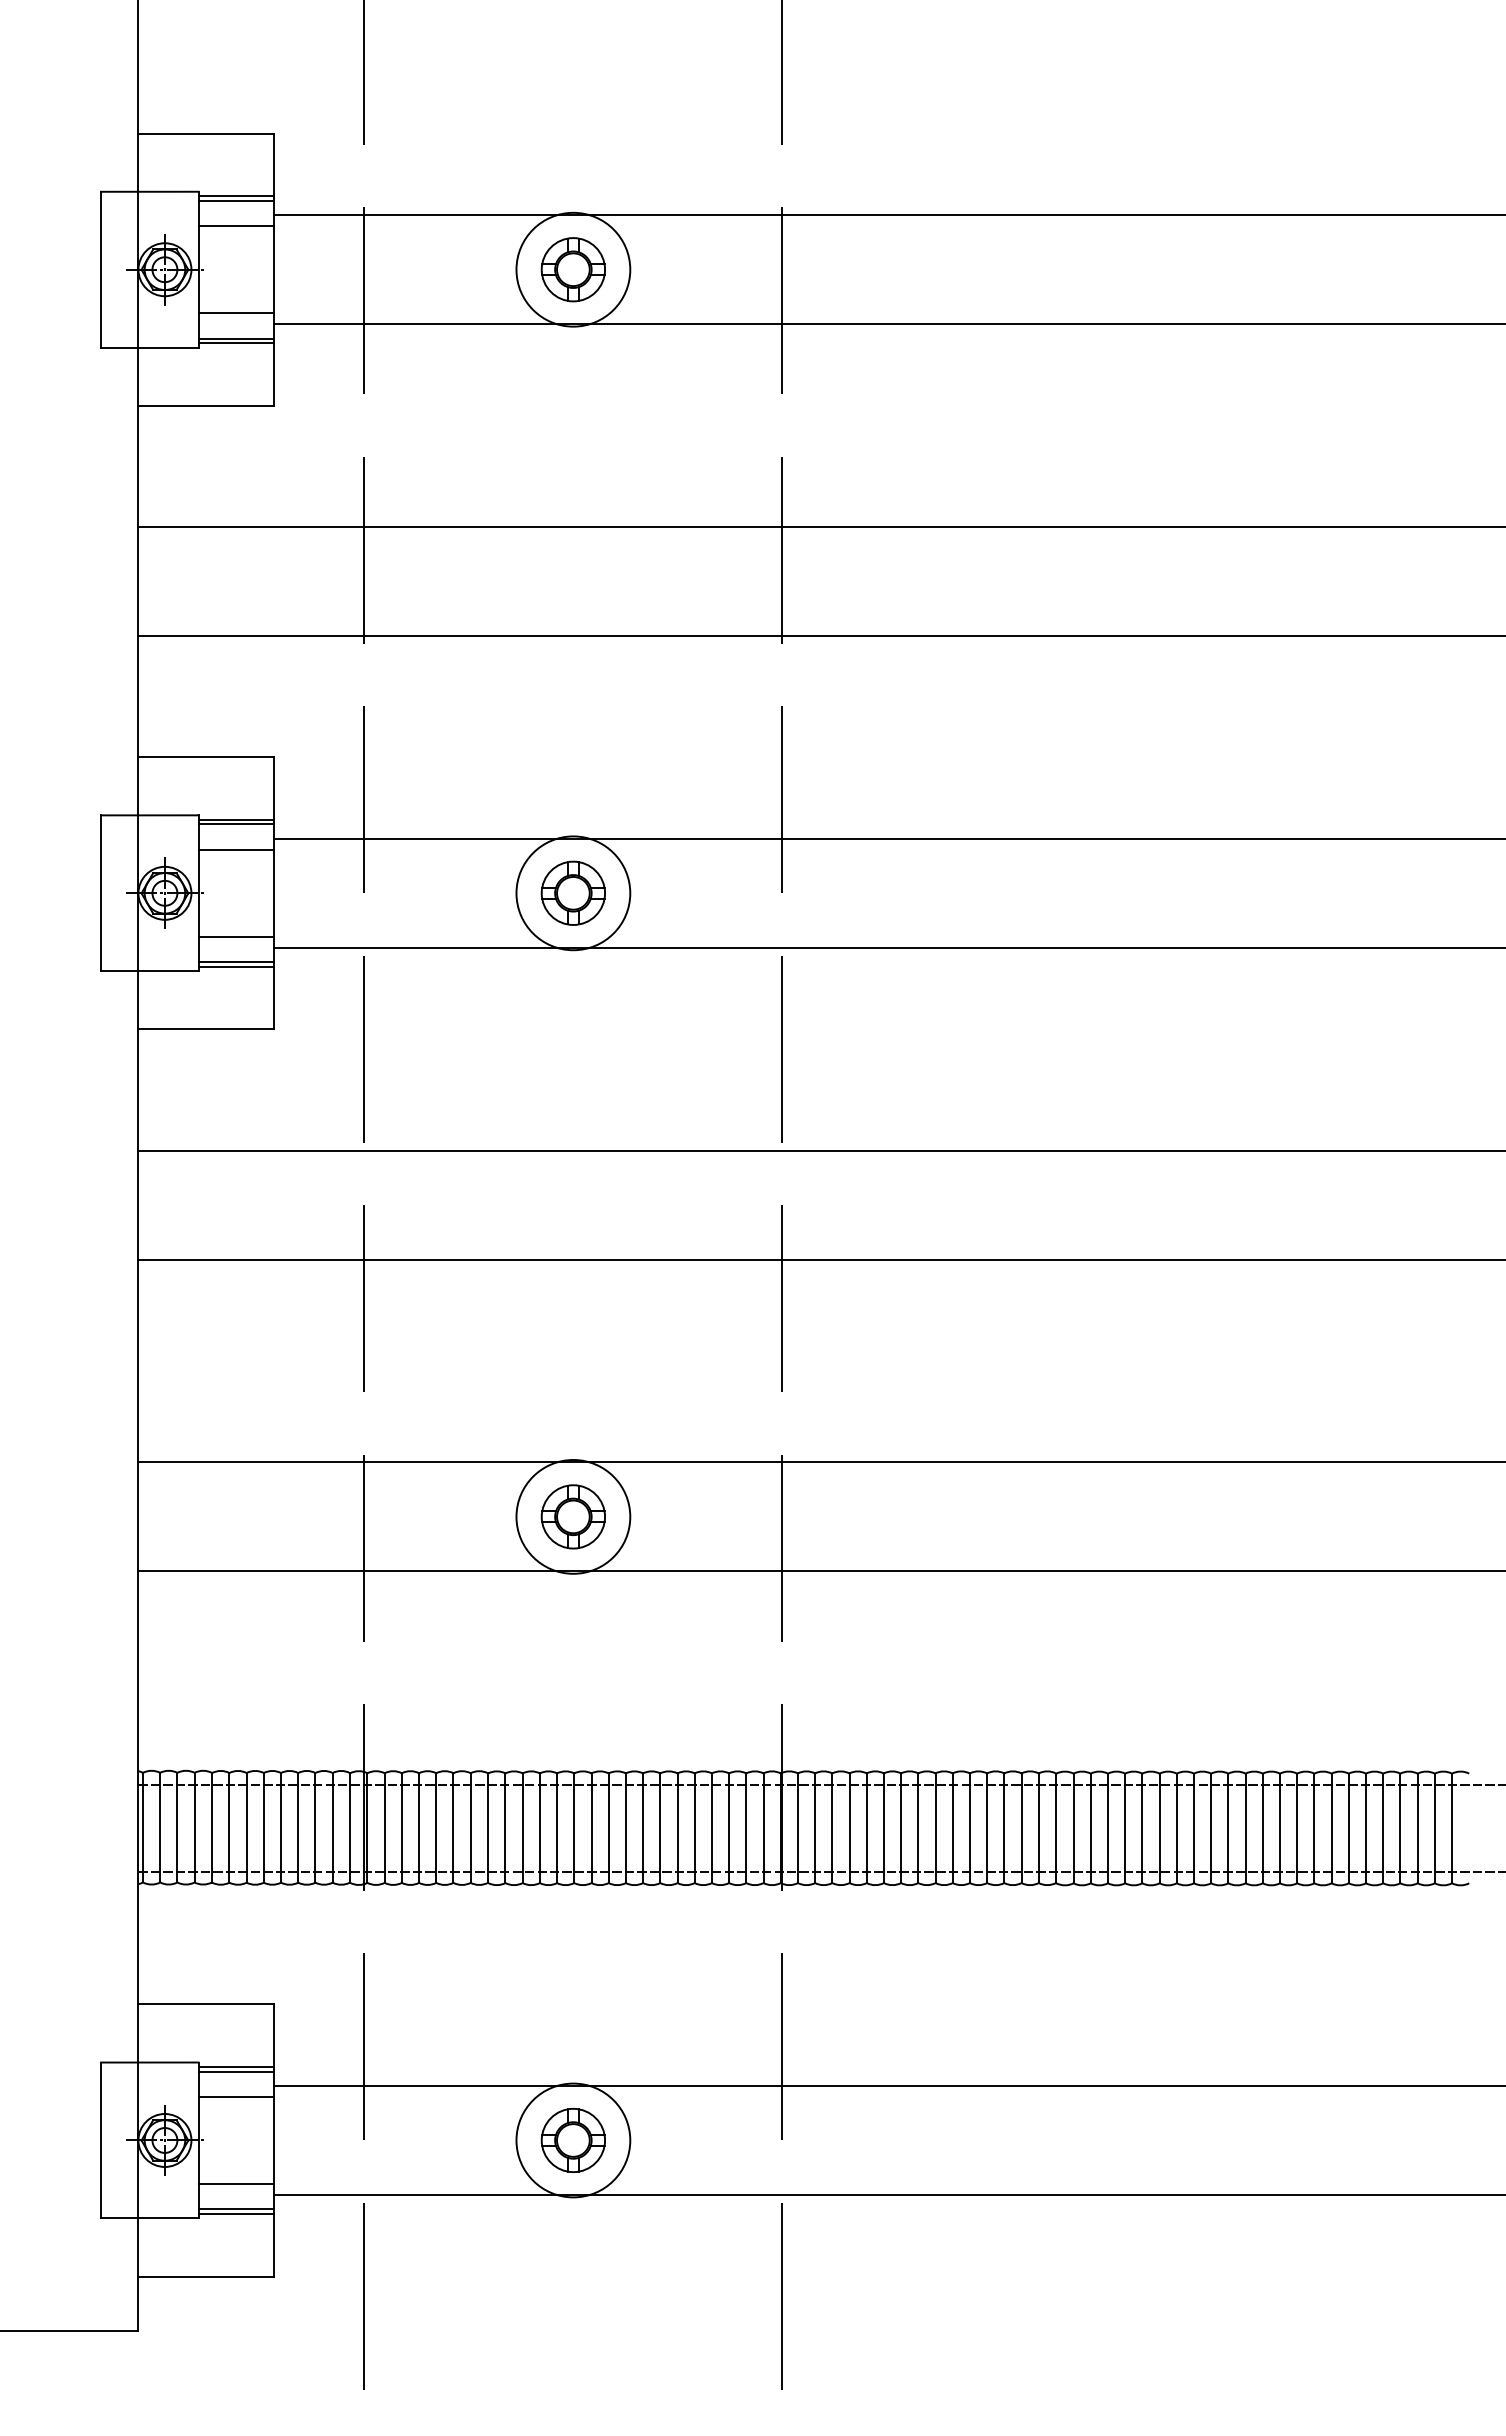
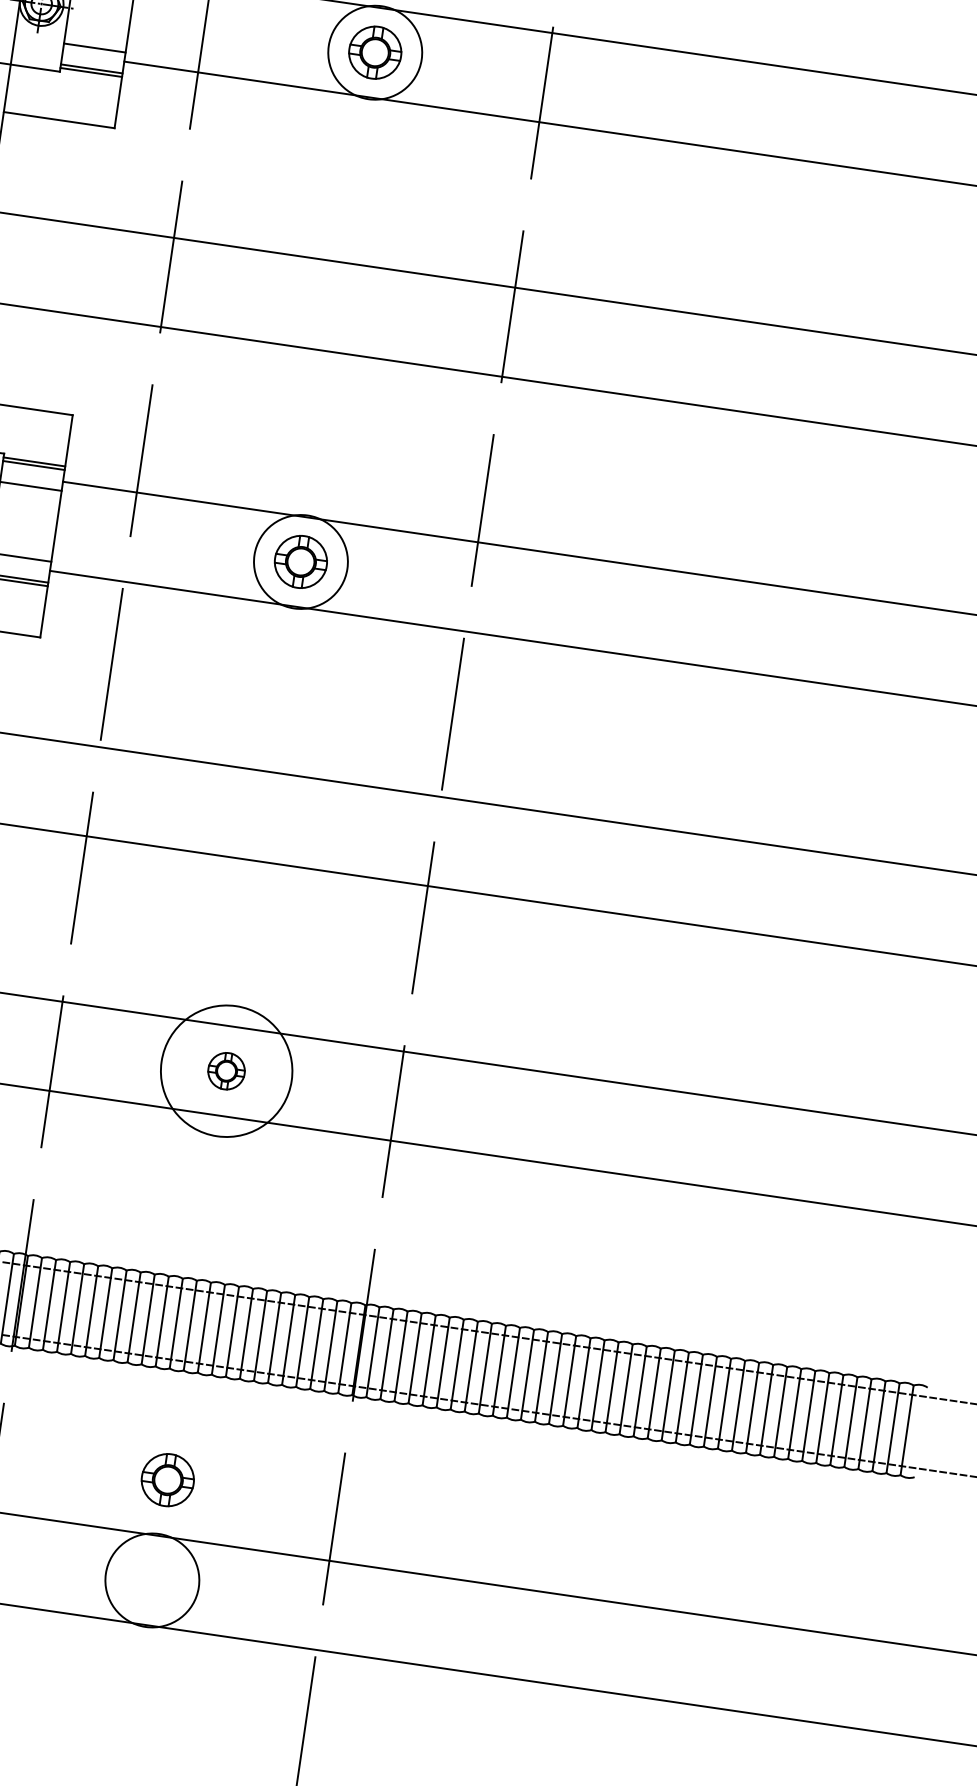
part: (572, 1516) -> (225, 1070), size x0.7
circle: (573, 1516) -> (226, 1070), size x1.4
part: (572, 2140) -> (167, 1480), moved

